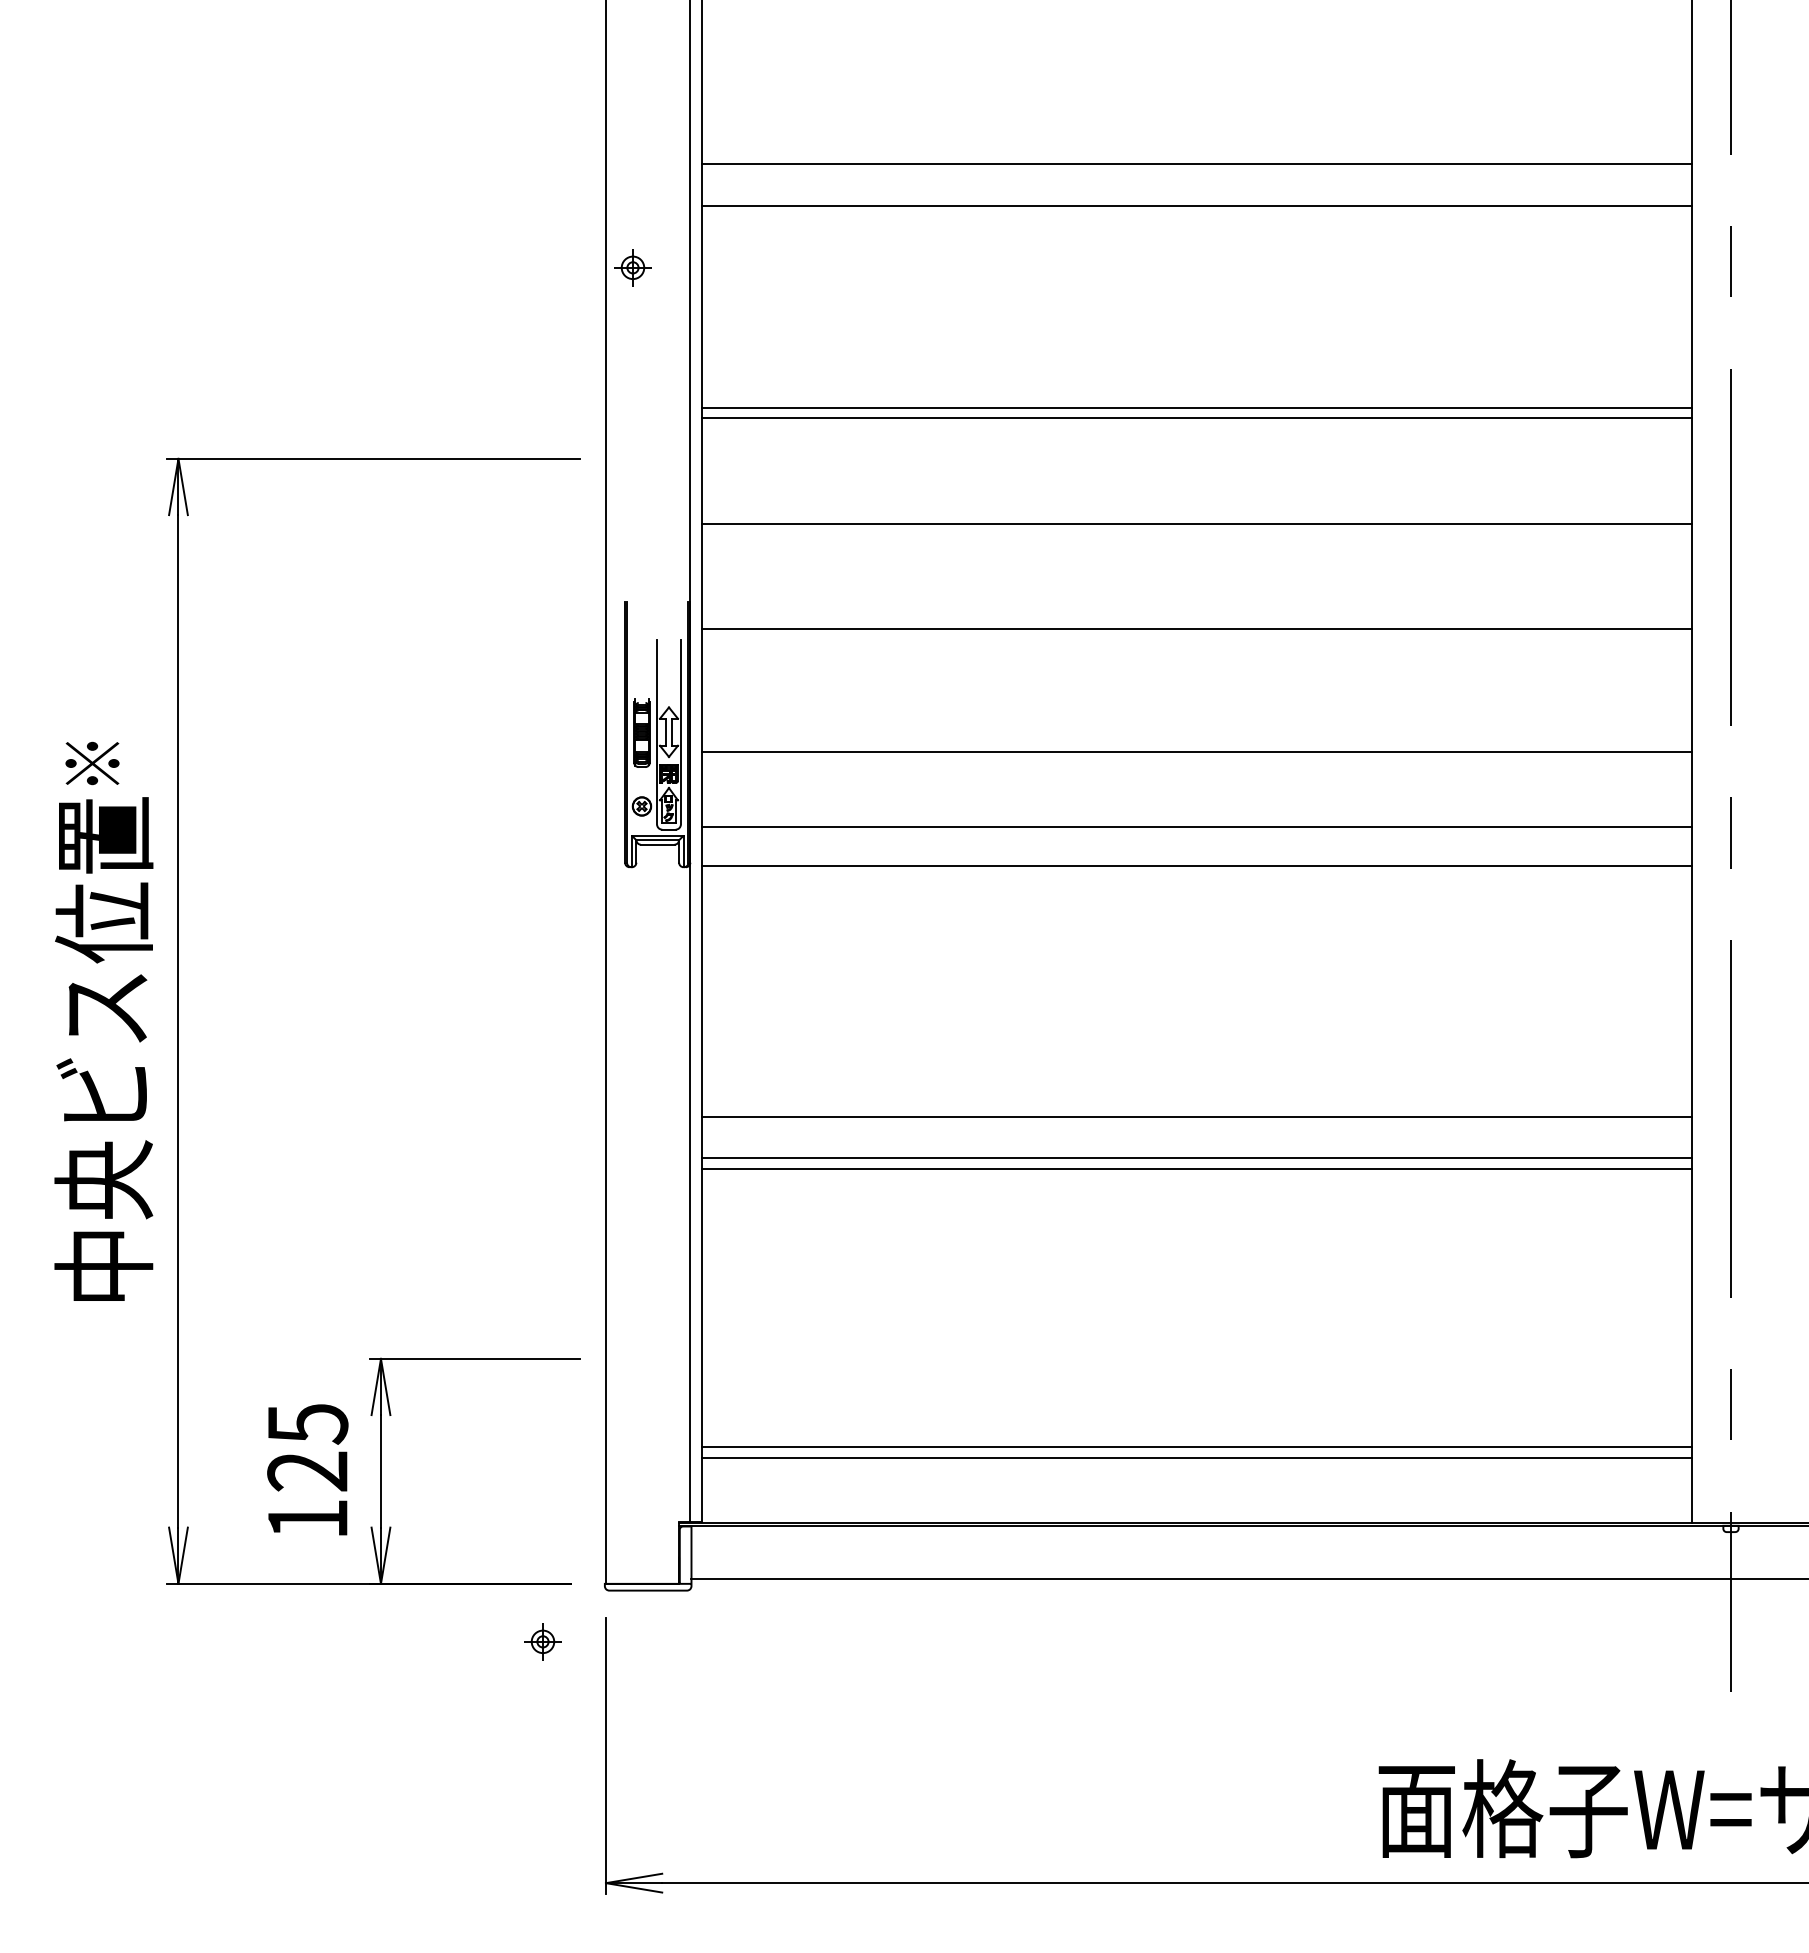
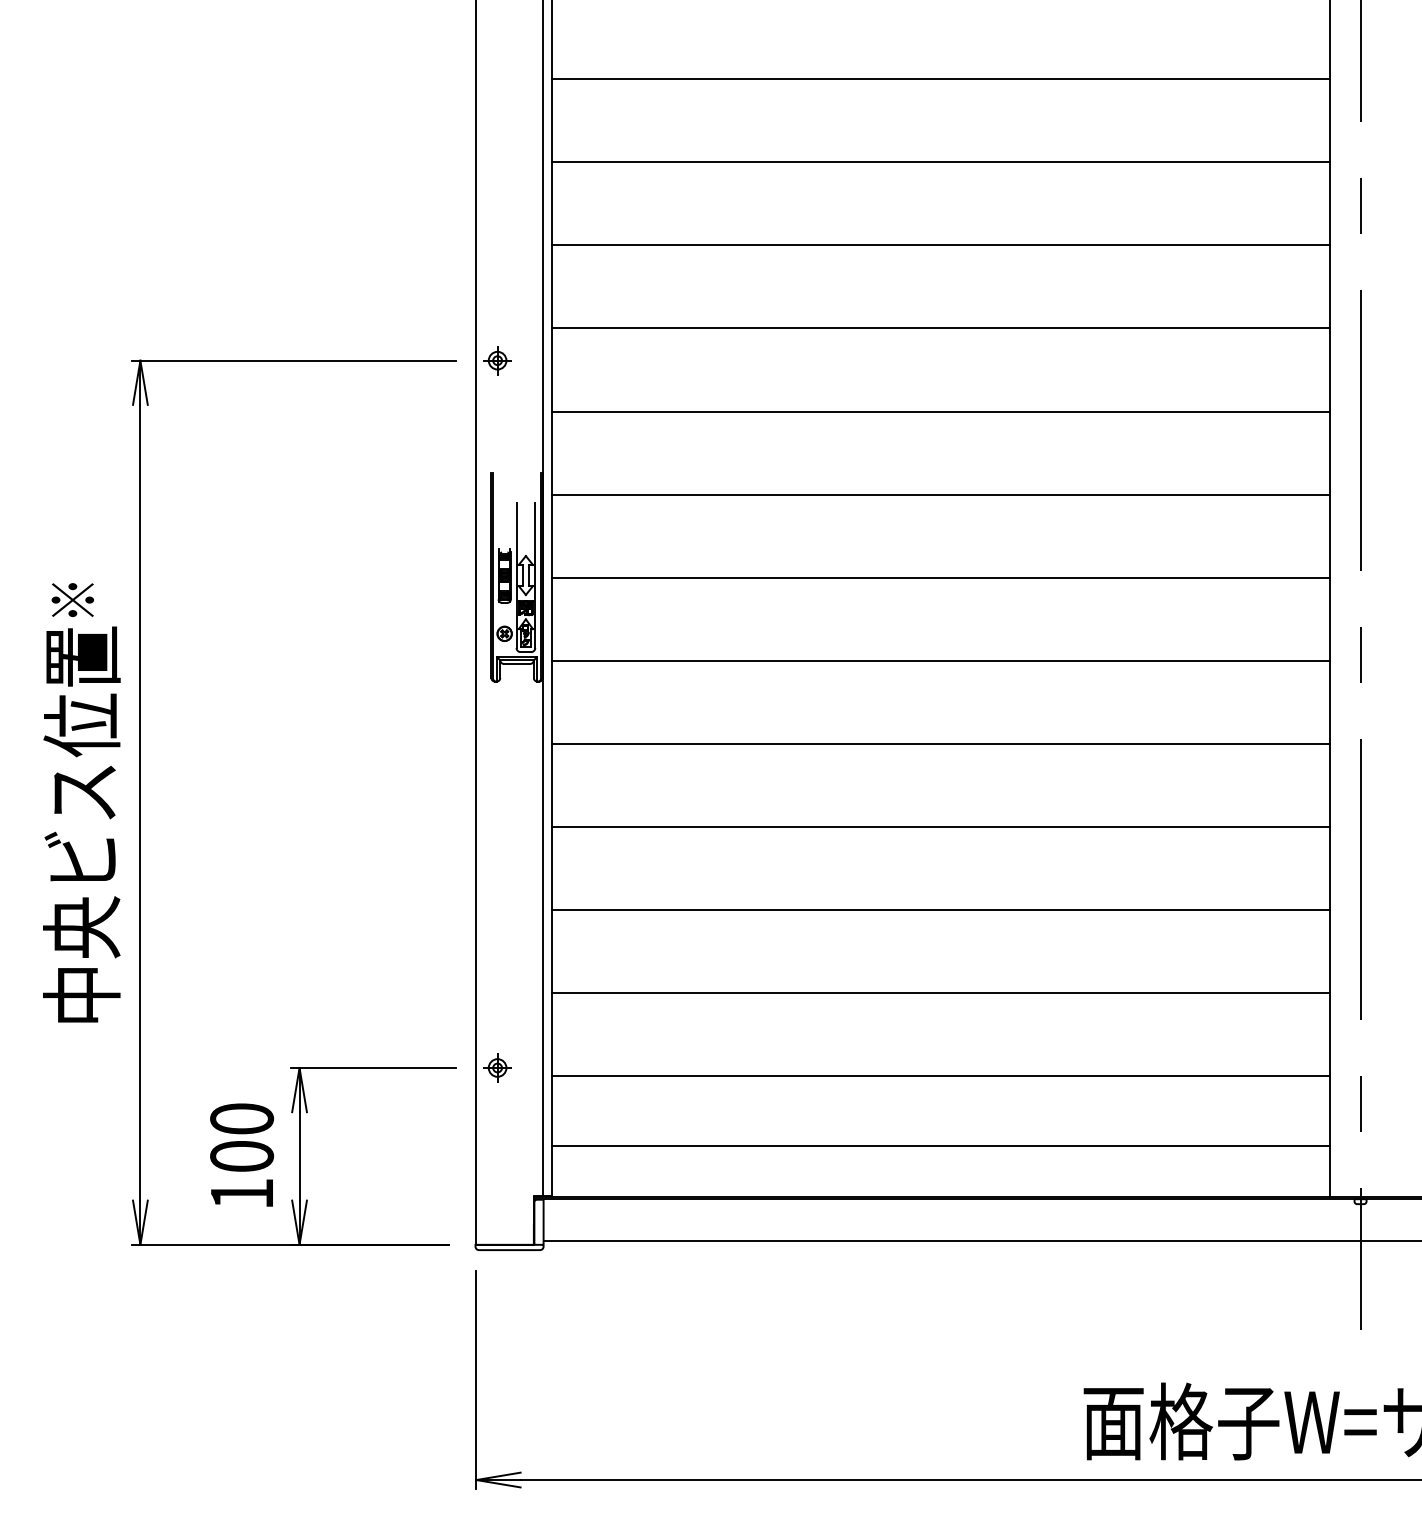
line: (1196, 163) -> (940, 79), moved
part: (632, 267) -> (497, 360), moved
line: (1196, 408) -> (940, 245), moved
line: (1196, 751) -> (940, 660), moved
line: (1196, 827) -> (940, 578), moved
line: (1196, 865) -> (940, 743), moved
line: (1196, 1117) -> (940, 827), moved
line: (1196, 1168) -> (940, 993), moved
line: (1196, 1446) -> (940, 1076), moved
text: (307, 1447) -> (241, 1137), 125 -> 100
part: (542, 1641) -> (497, 1067), moved

